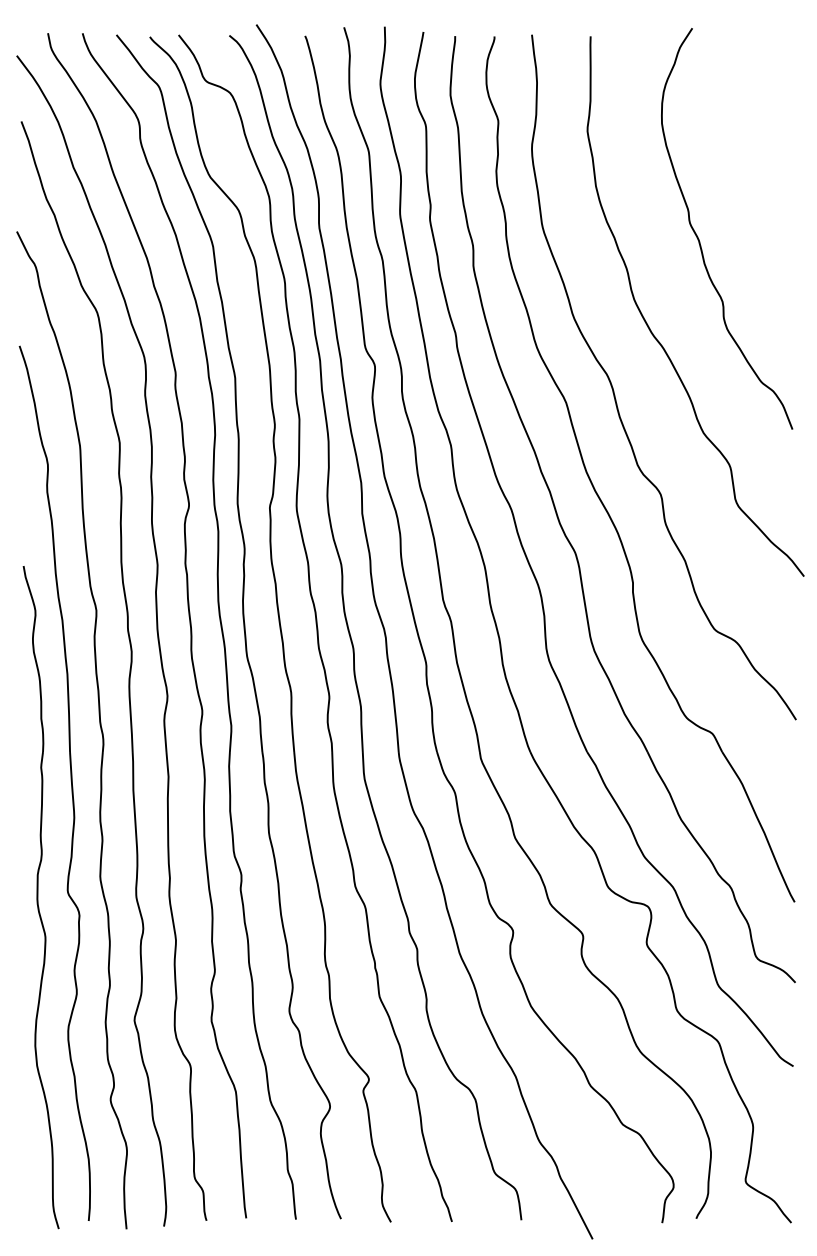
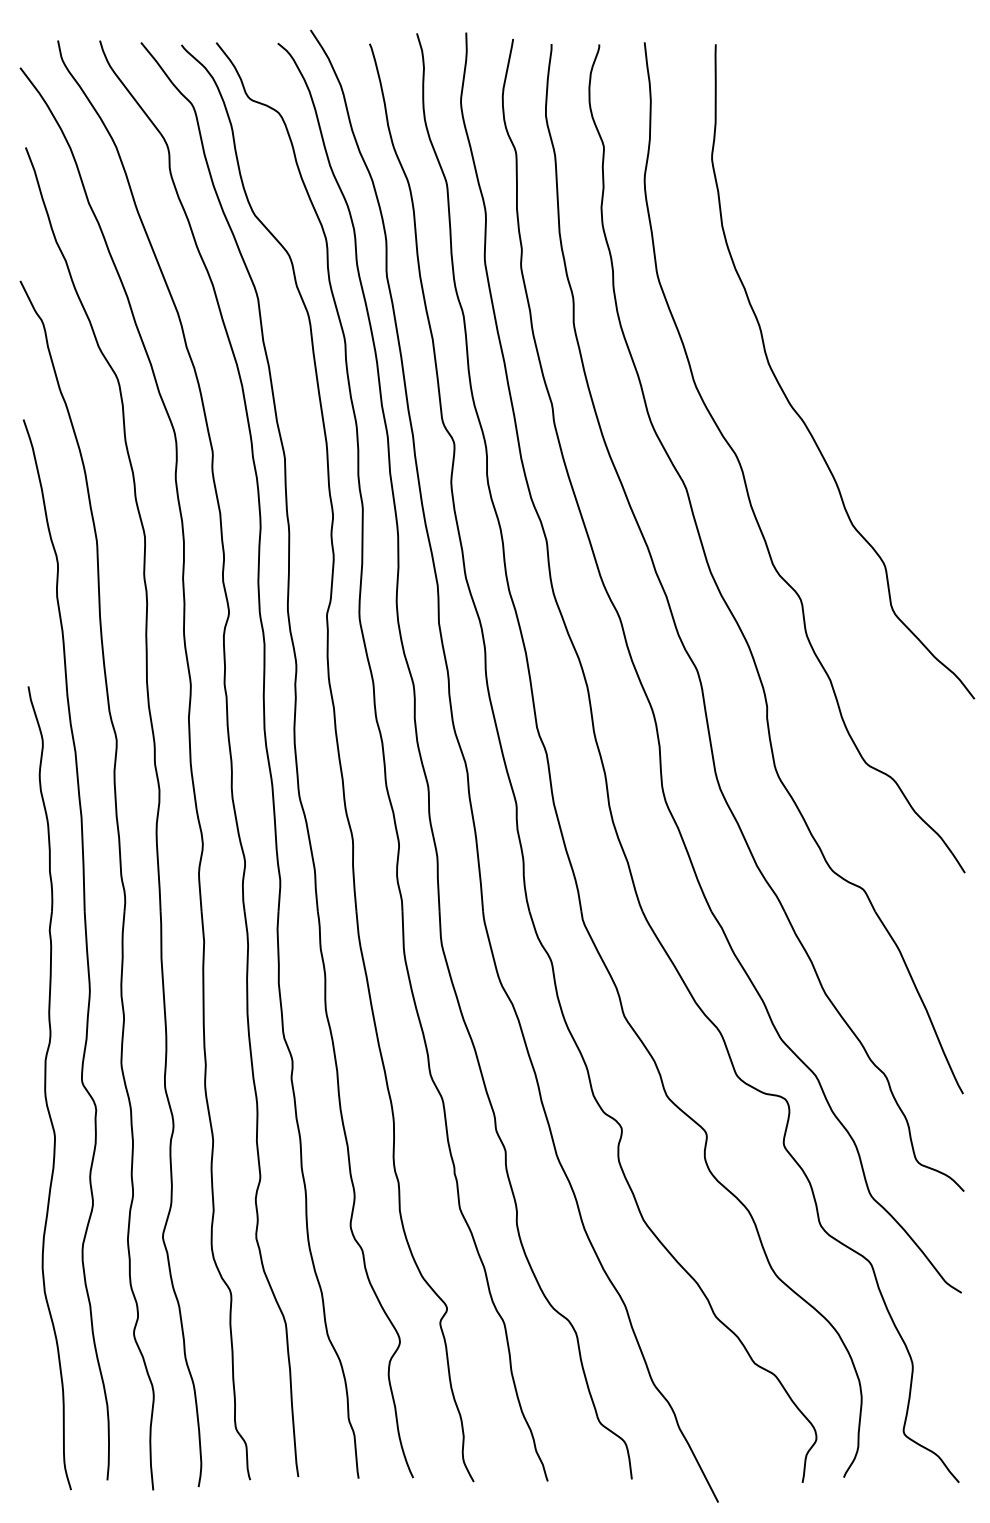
curve: (700, 241) -> (848, 292), removed

